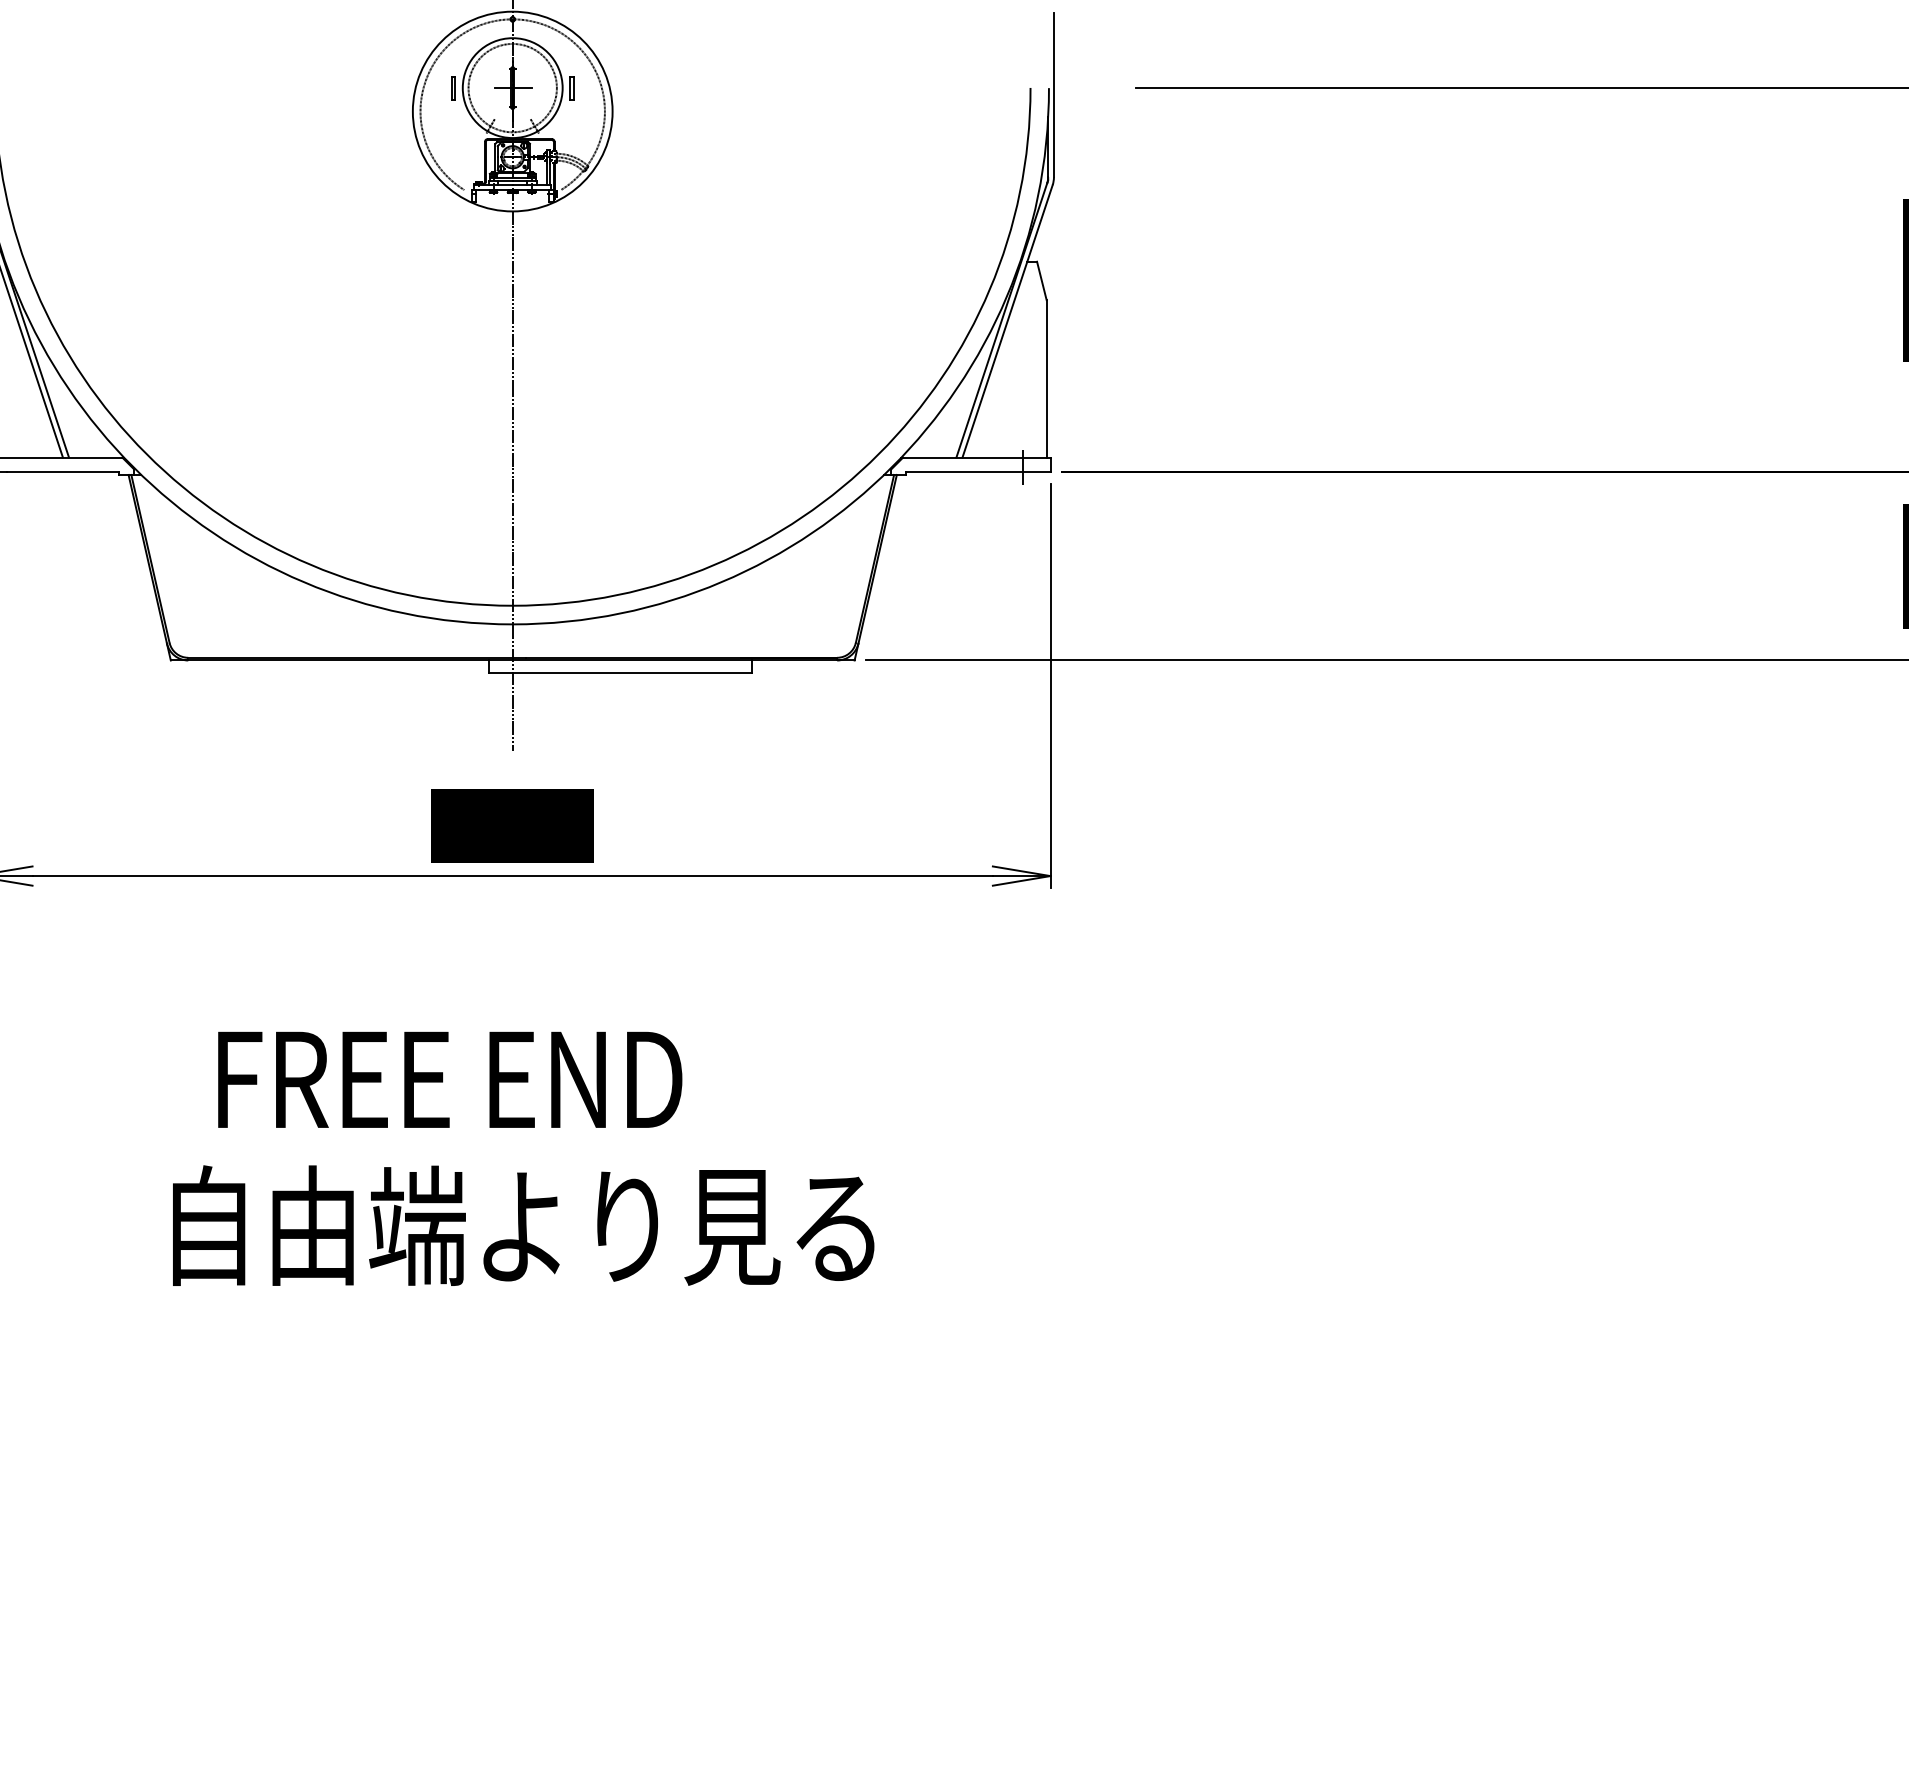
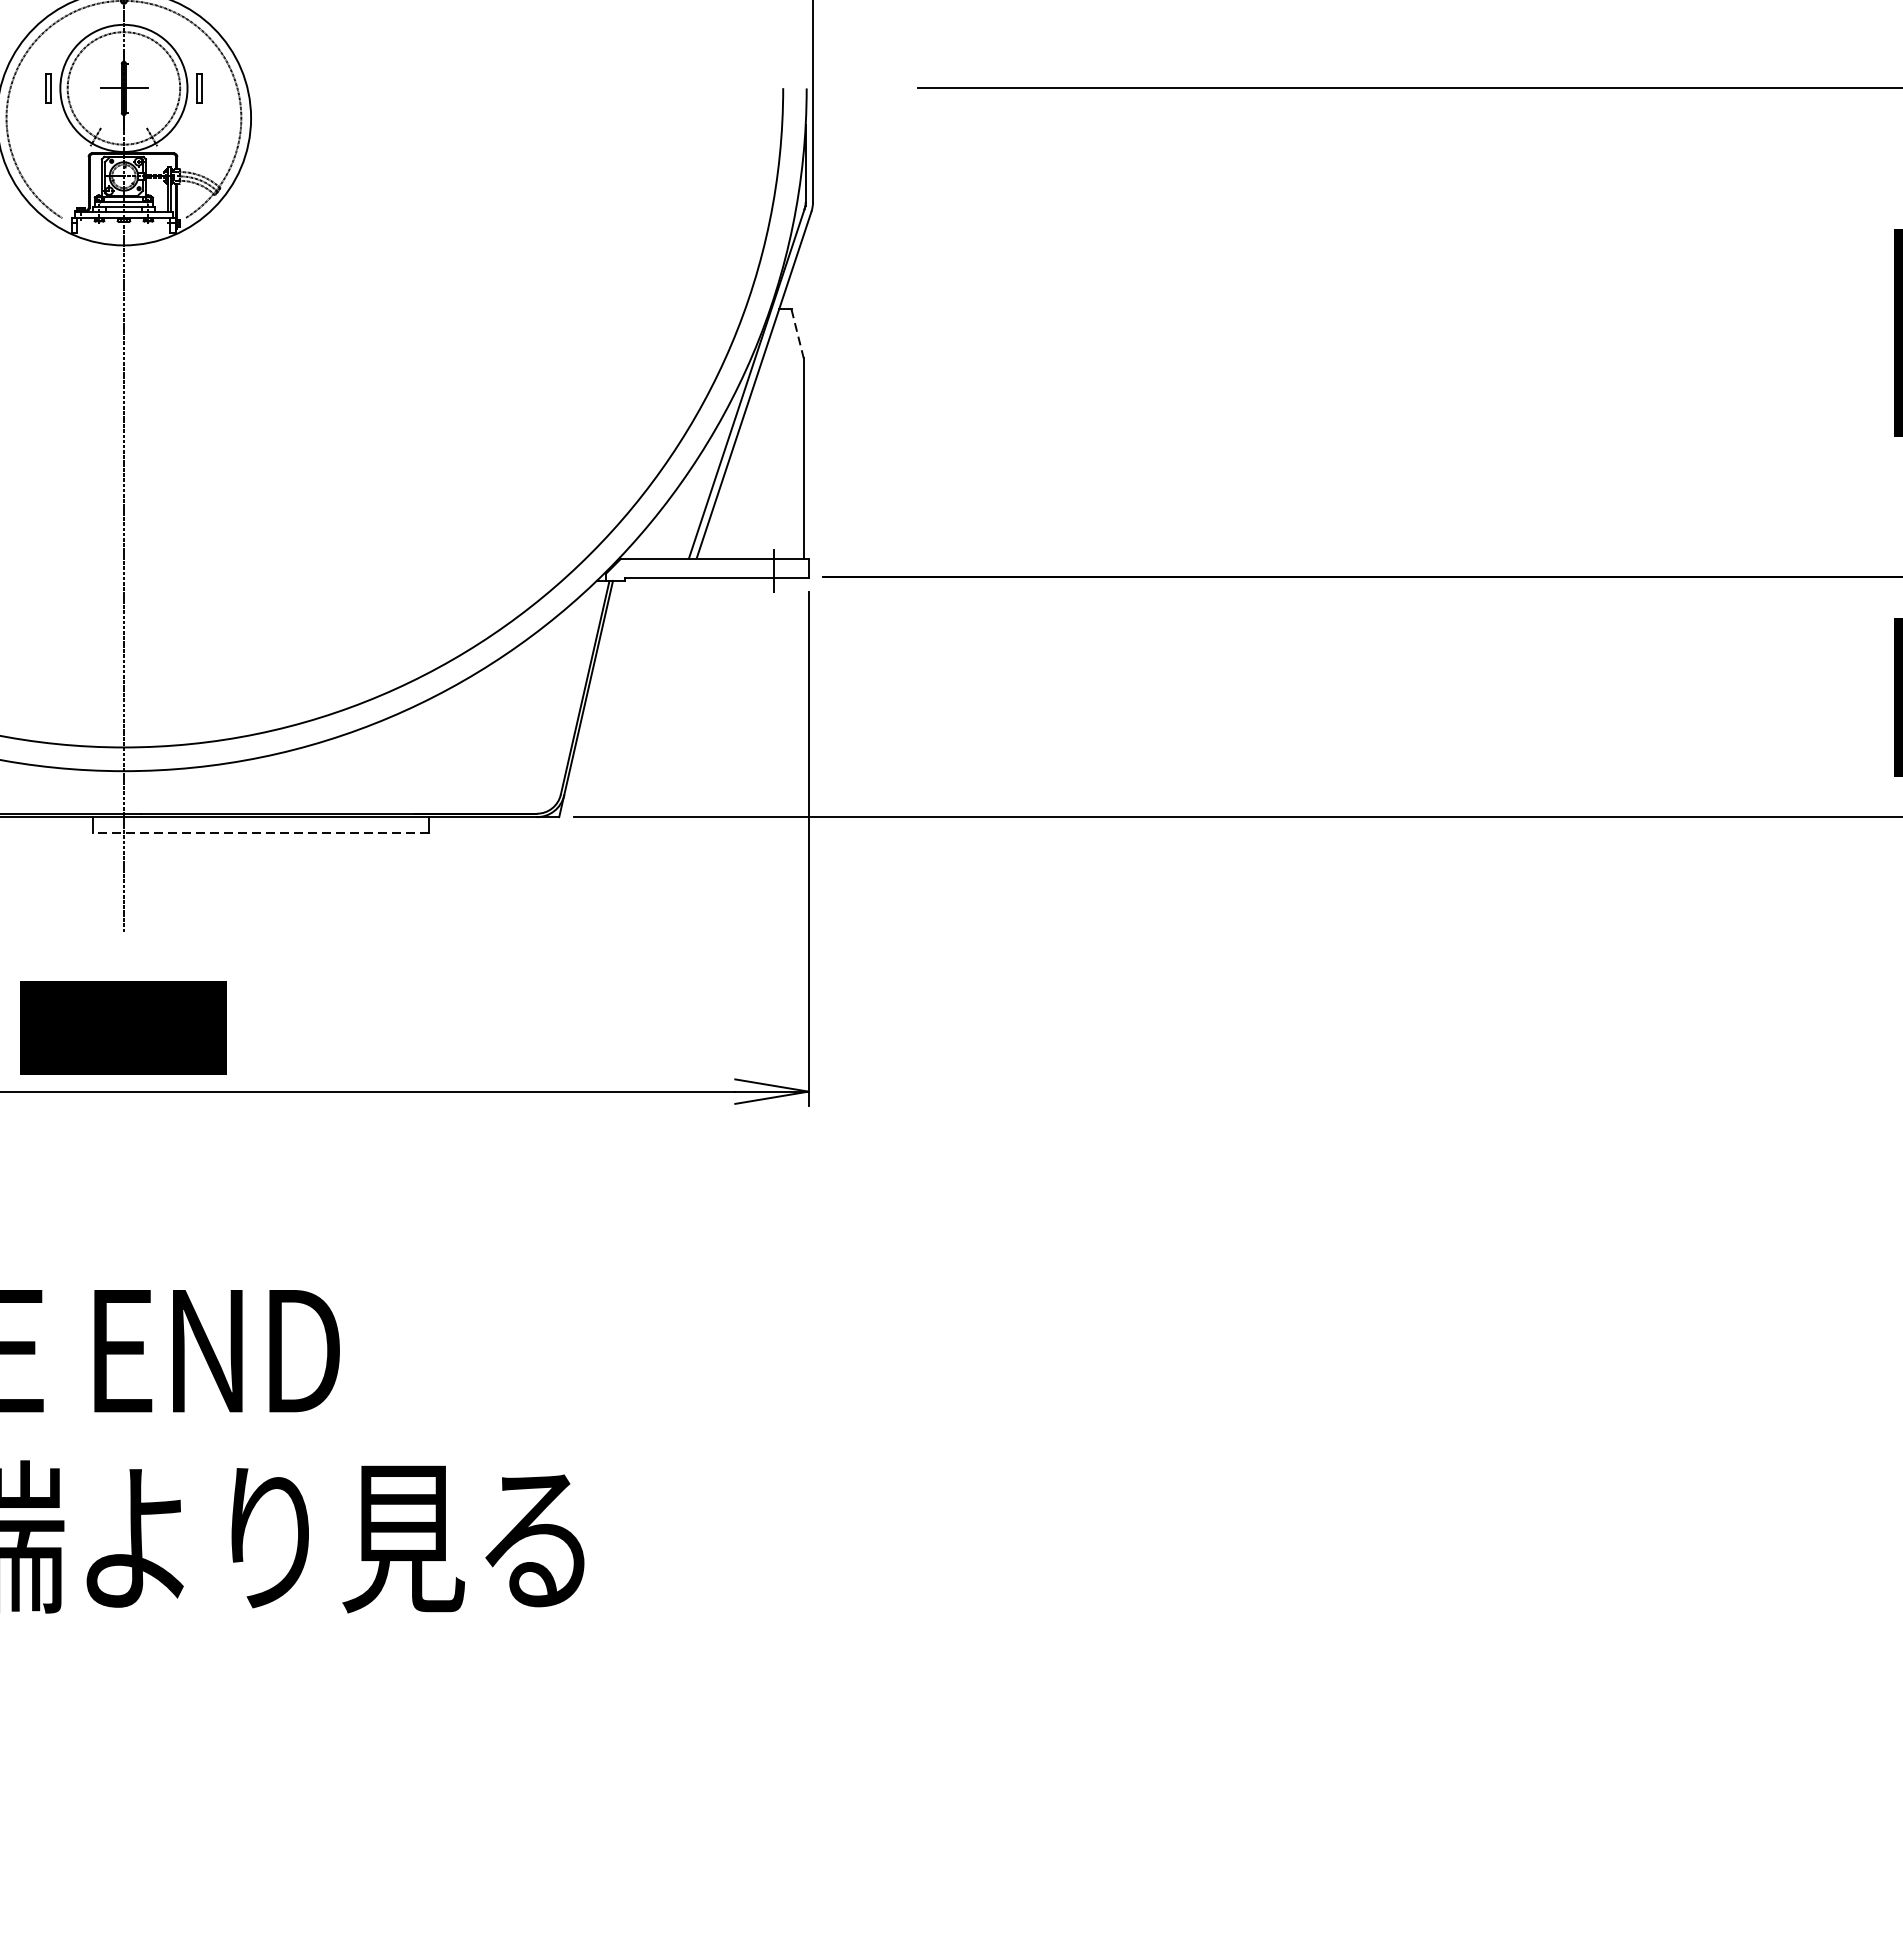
line: (1041, 280) -> (797, 333), solid -> dashed
line: (620, 672) -> (261, 832), solid -> dashed

